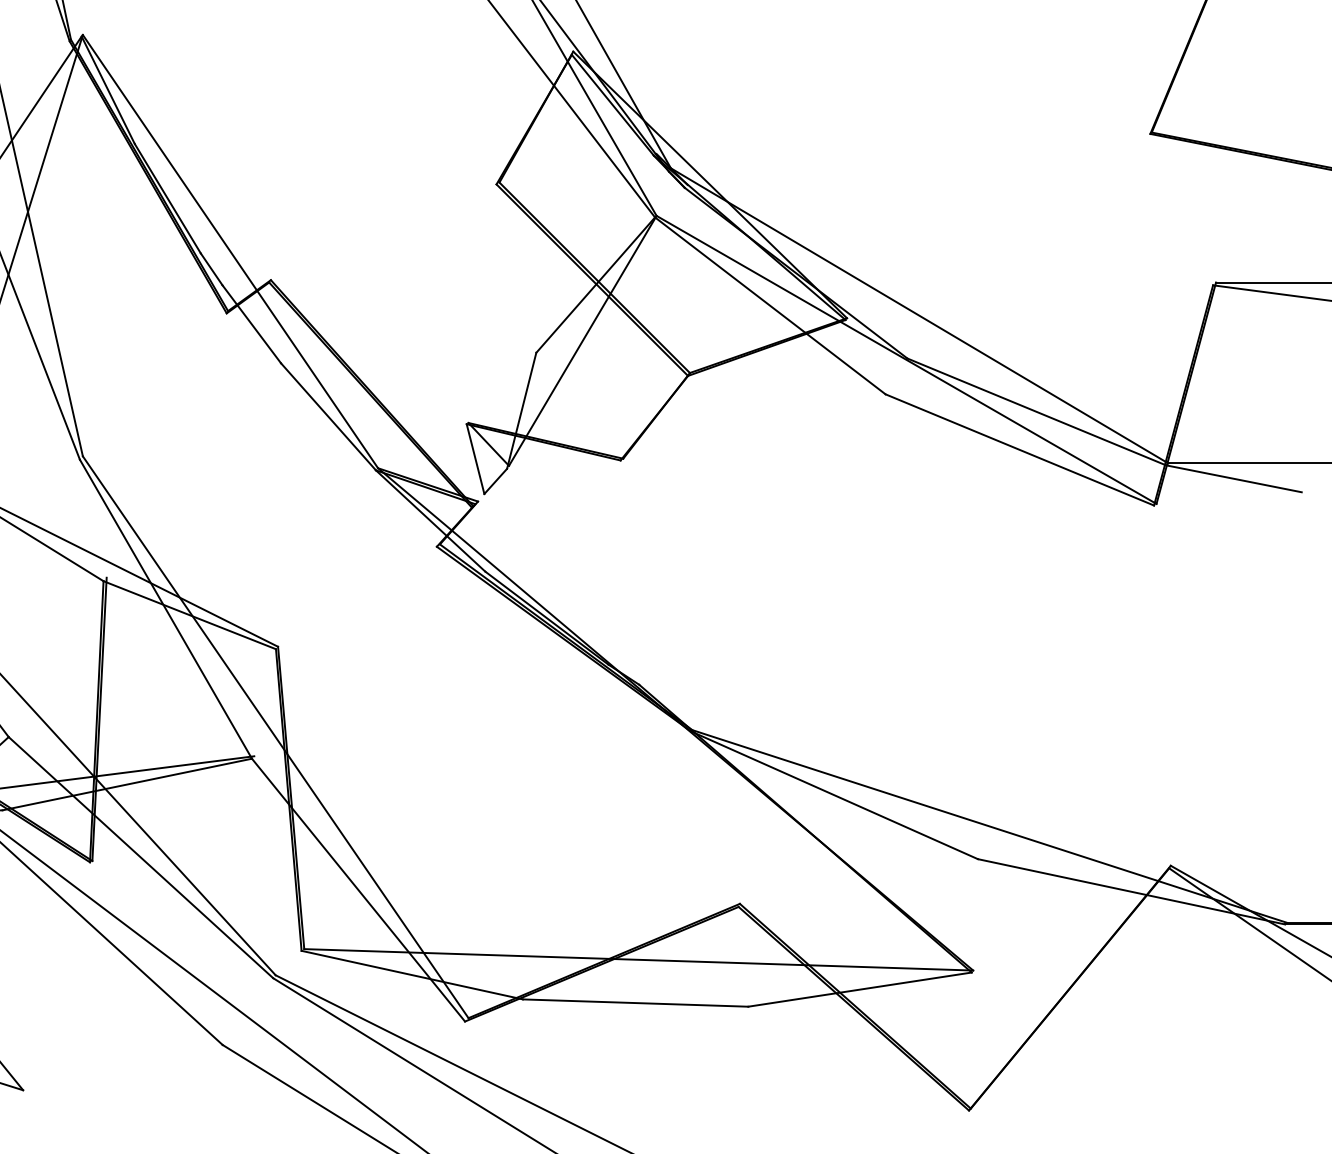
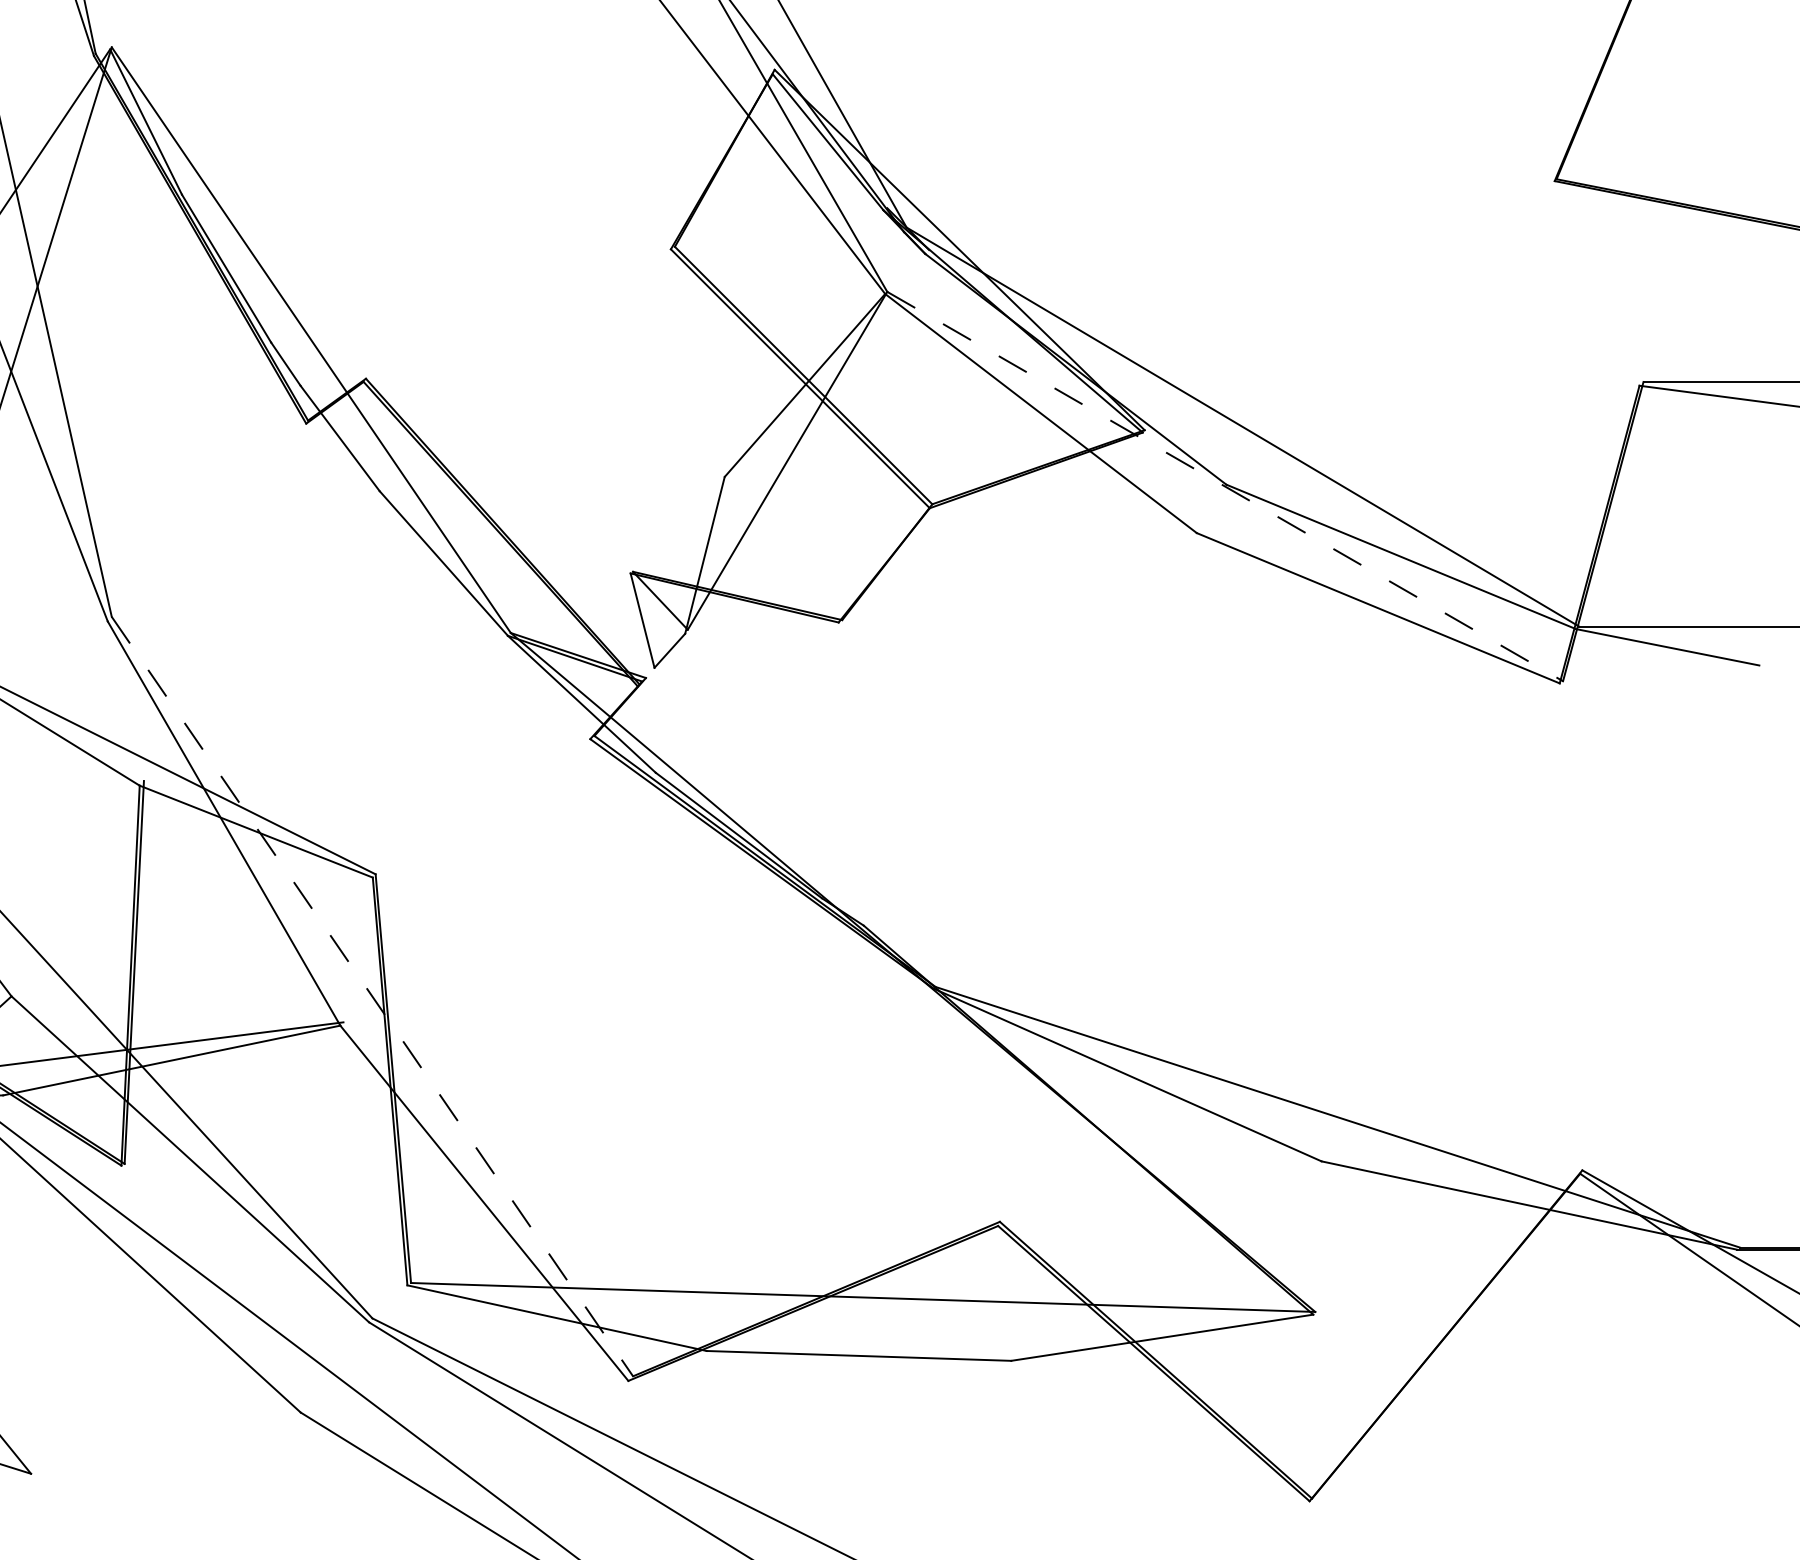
line: (906, 359) -> (1225, 486), solid -> dashed
line: (275, 737) -> (372, 996), solid -> dashed

